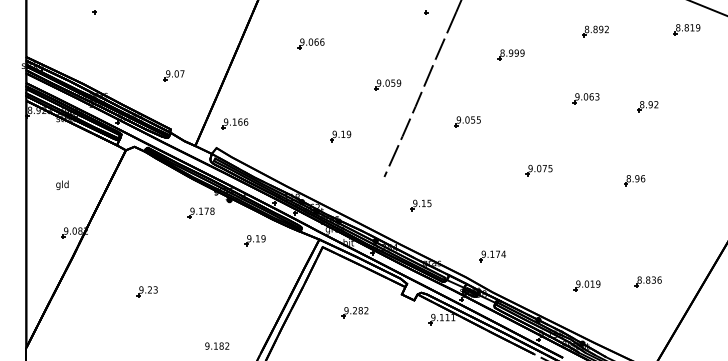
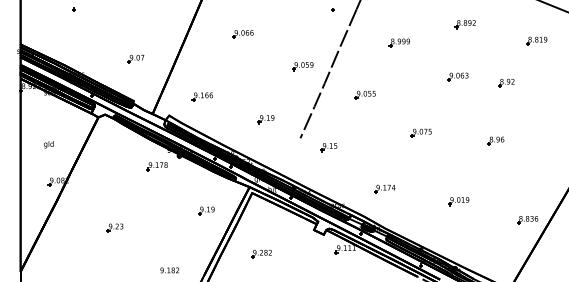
part: (686, 28) -> (536, 40), moved
part: (233, 123) -> (201, 96), moved
part: (339, 136) -> (265, 119), moved
part: (420, 205) -> (328, 147), moved
part: (255, 240) -> (206, 210), moved
part: (491, 255) -> (384, 188), moved
part: (648, 282) -> (527, 220), moved
part: (586, 286) -> (458, 201), moved
part: (355, 311) -> (261, 253), moved

